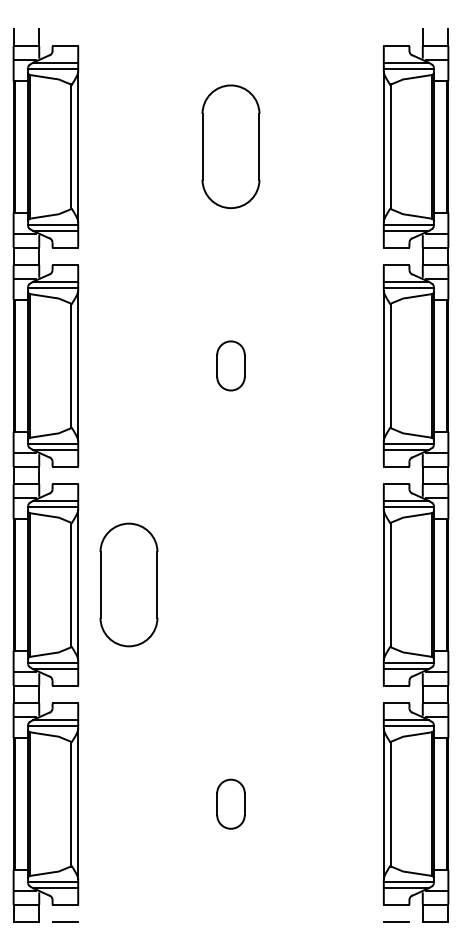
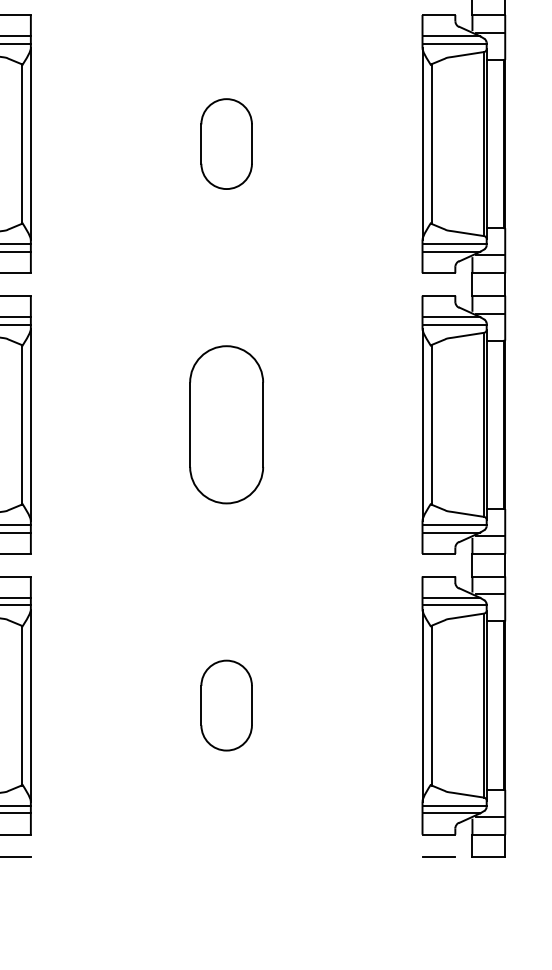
part: (230, 365) -> (226, 143), size x1.43
part: (128, 584) -> (226, 424), moved
part: (230, 804) -> (226, 706), size x1.43

